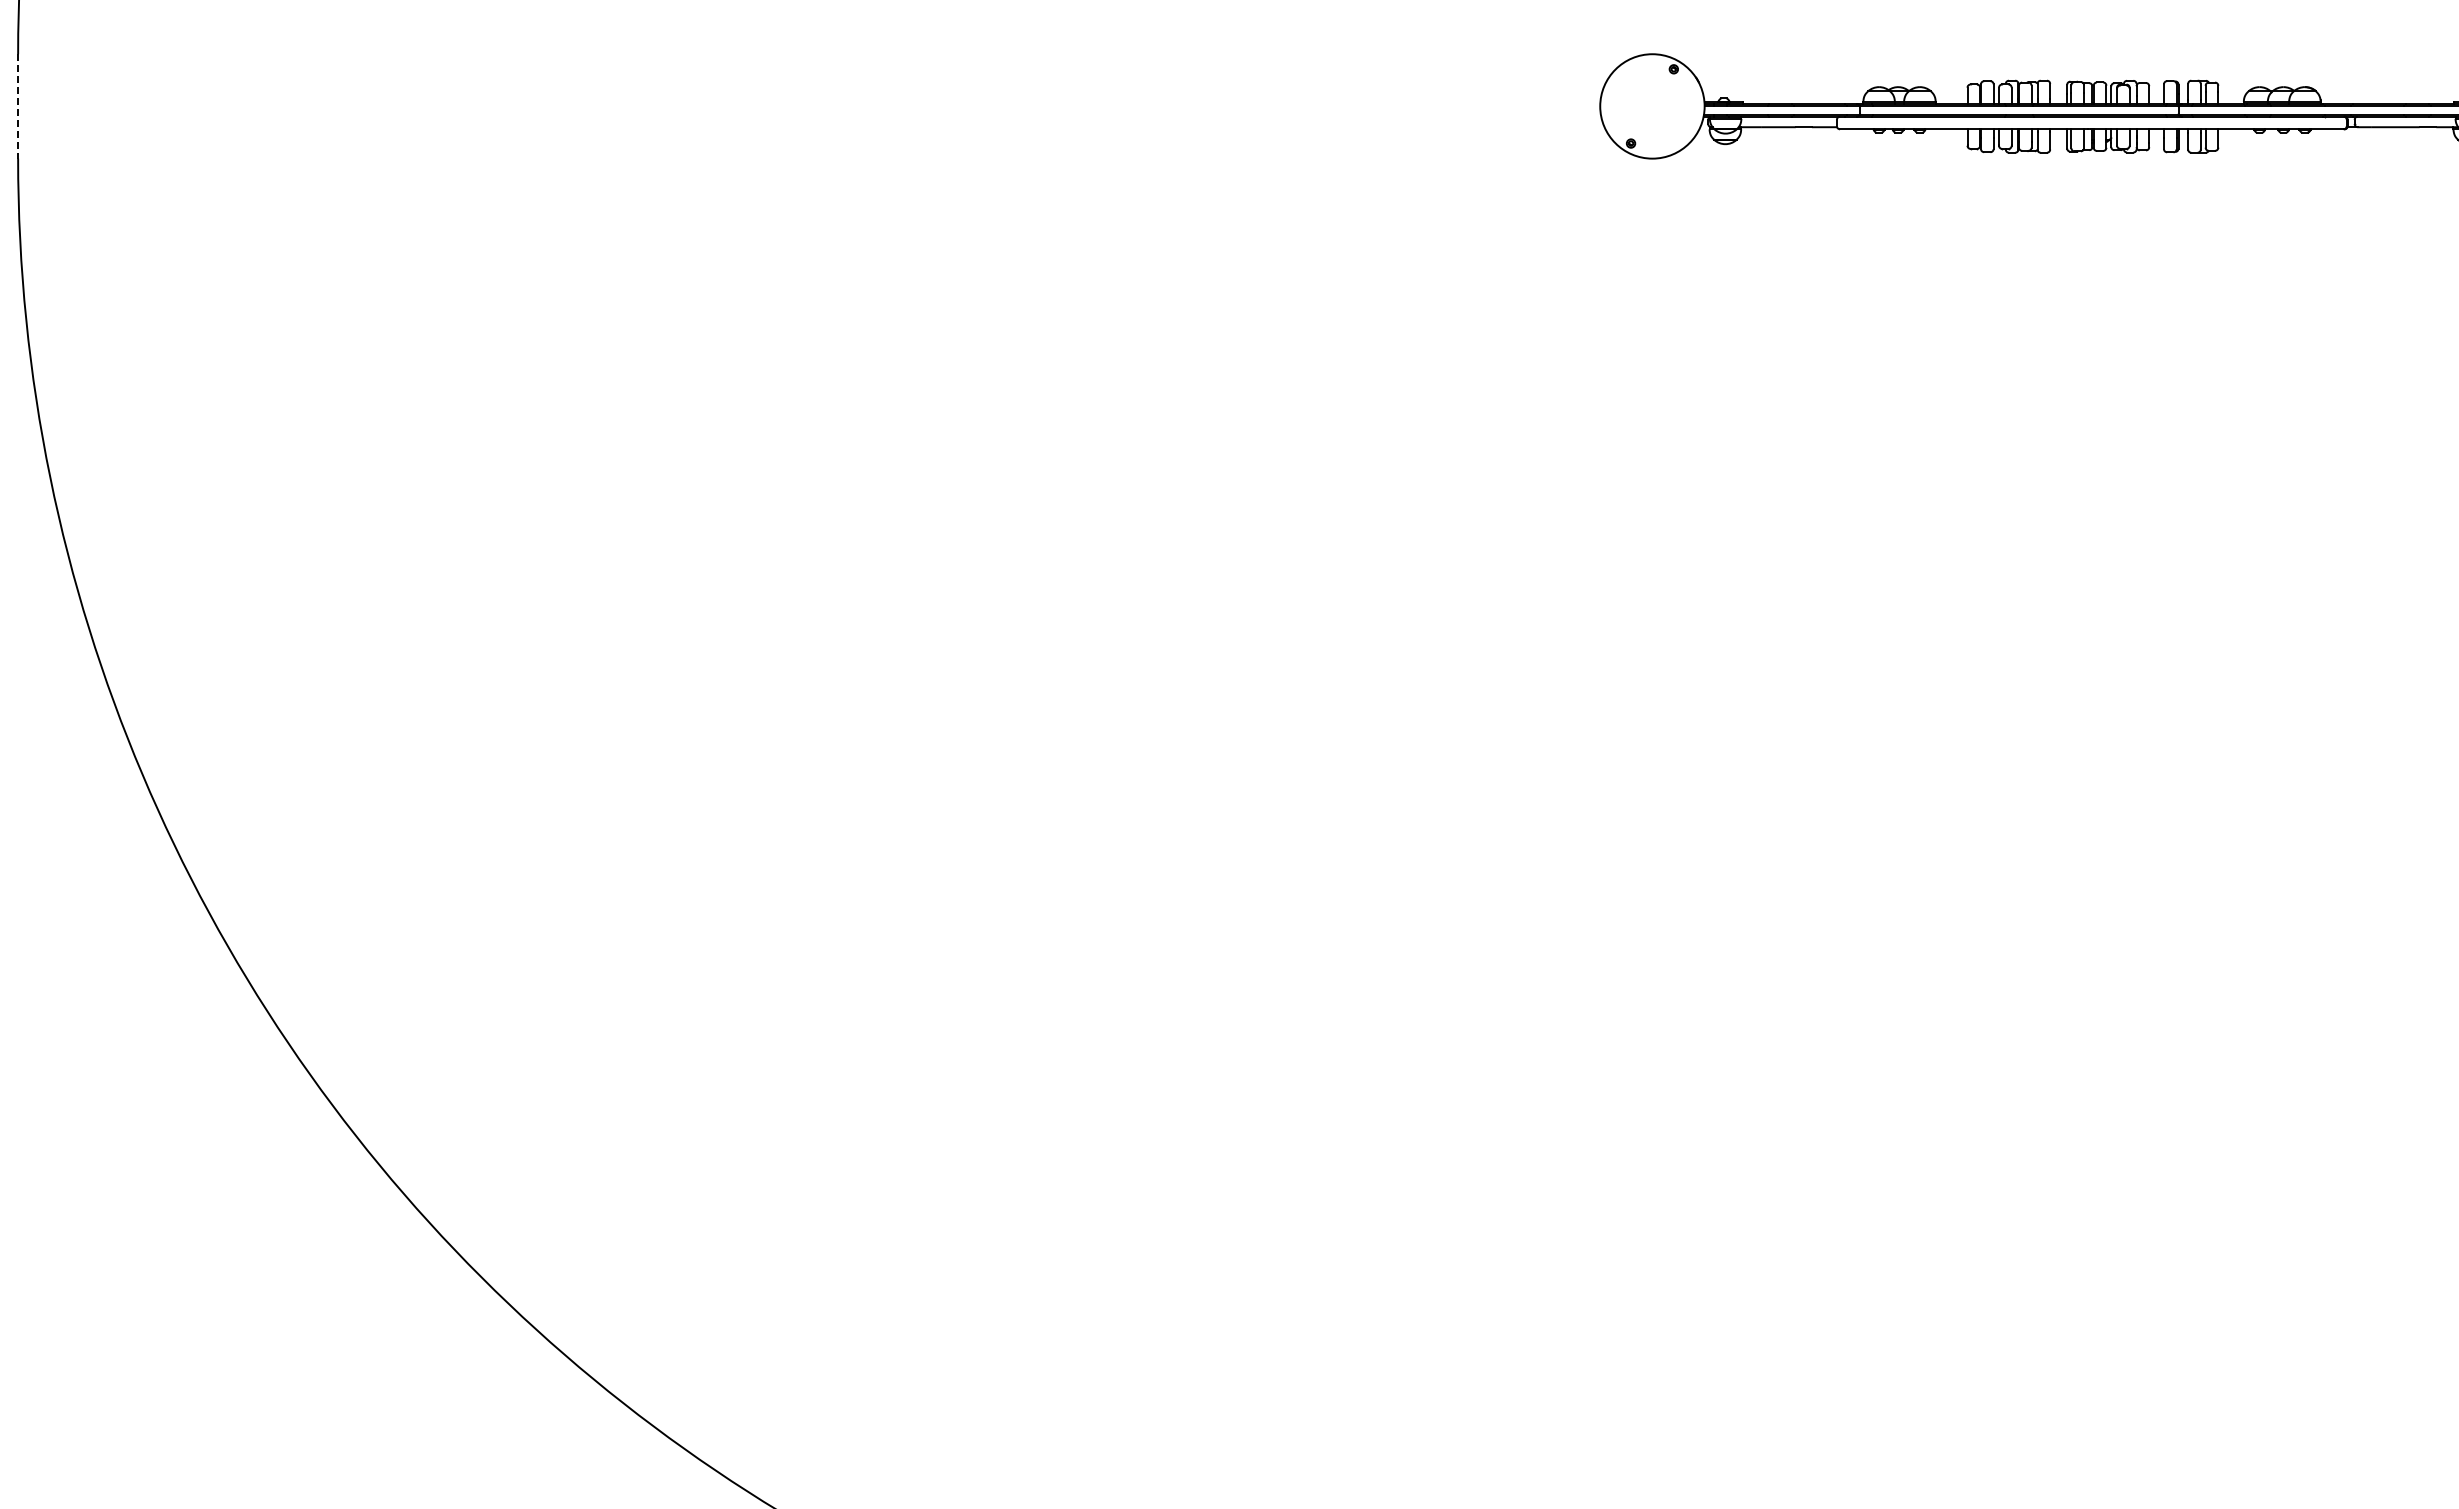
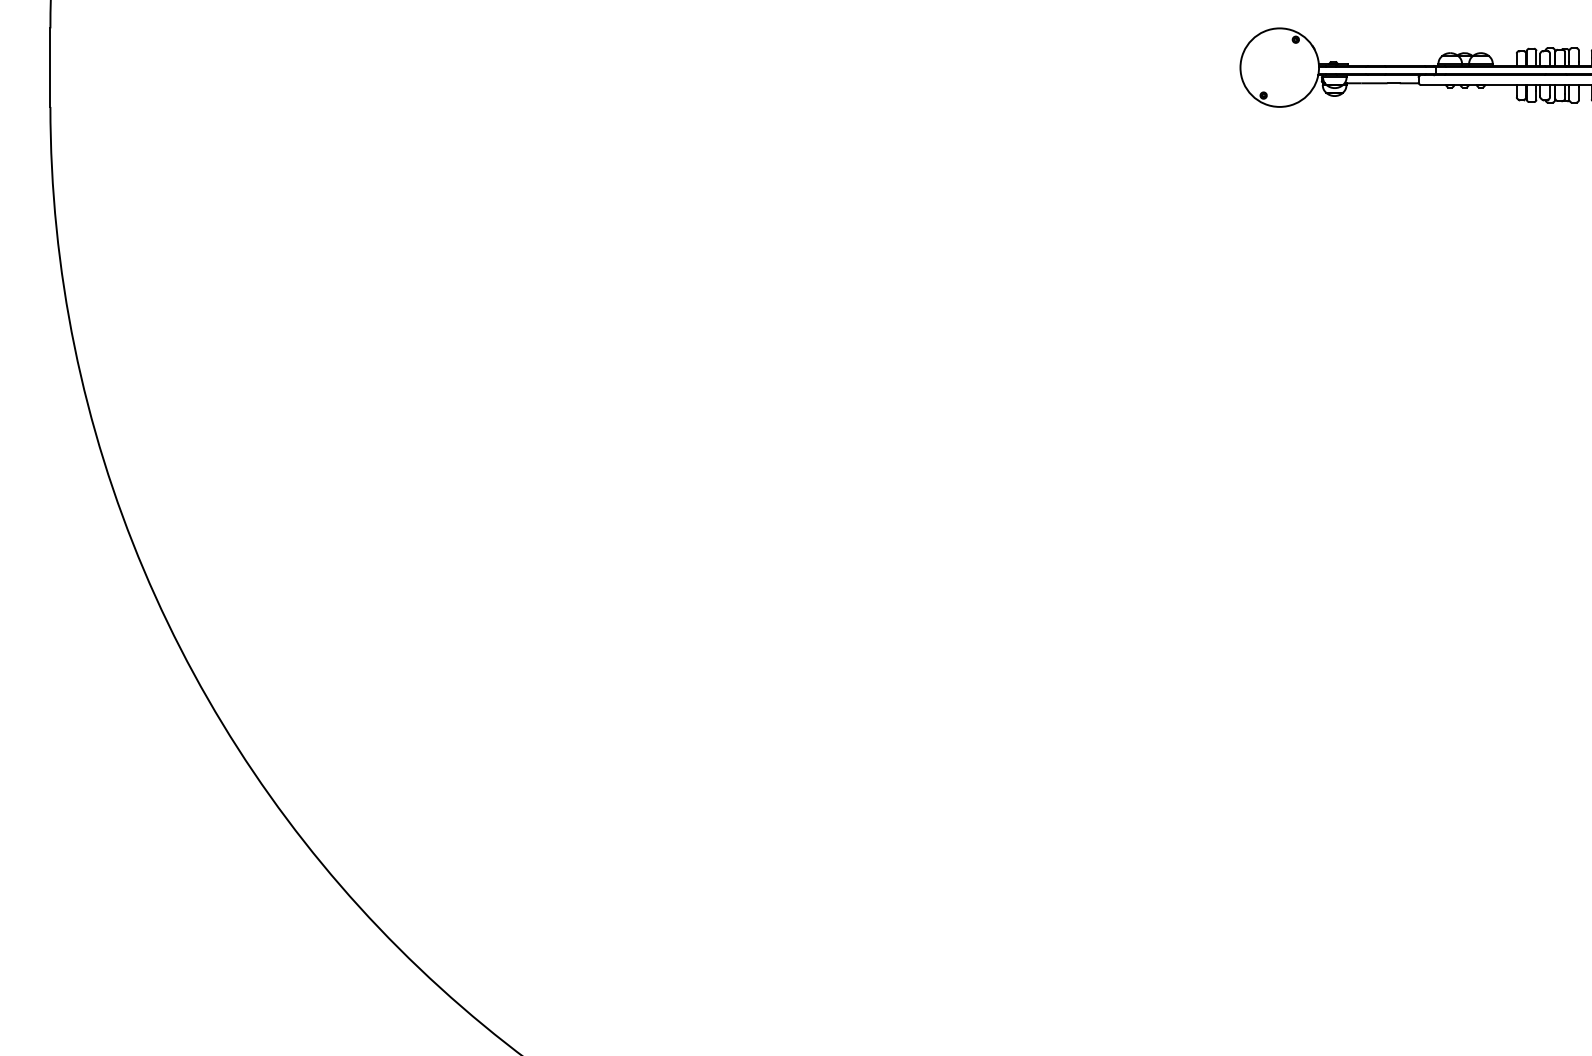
line: (18, 106) -> (50, 67), dashed -> solid

